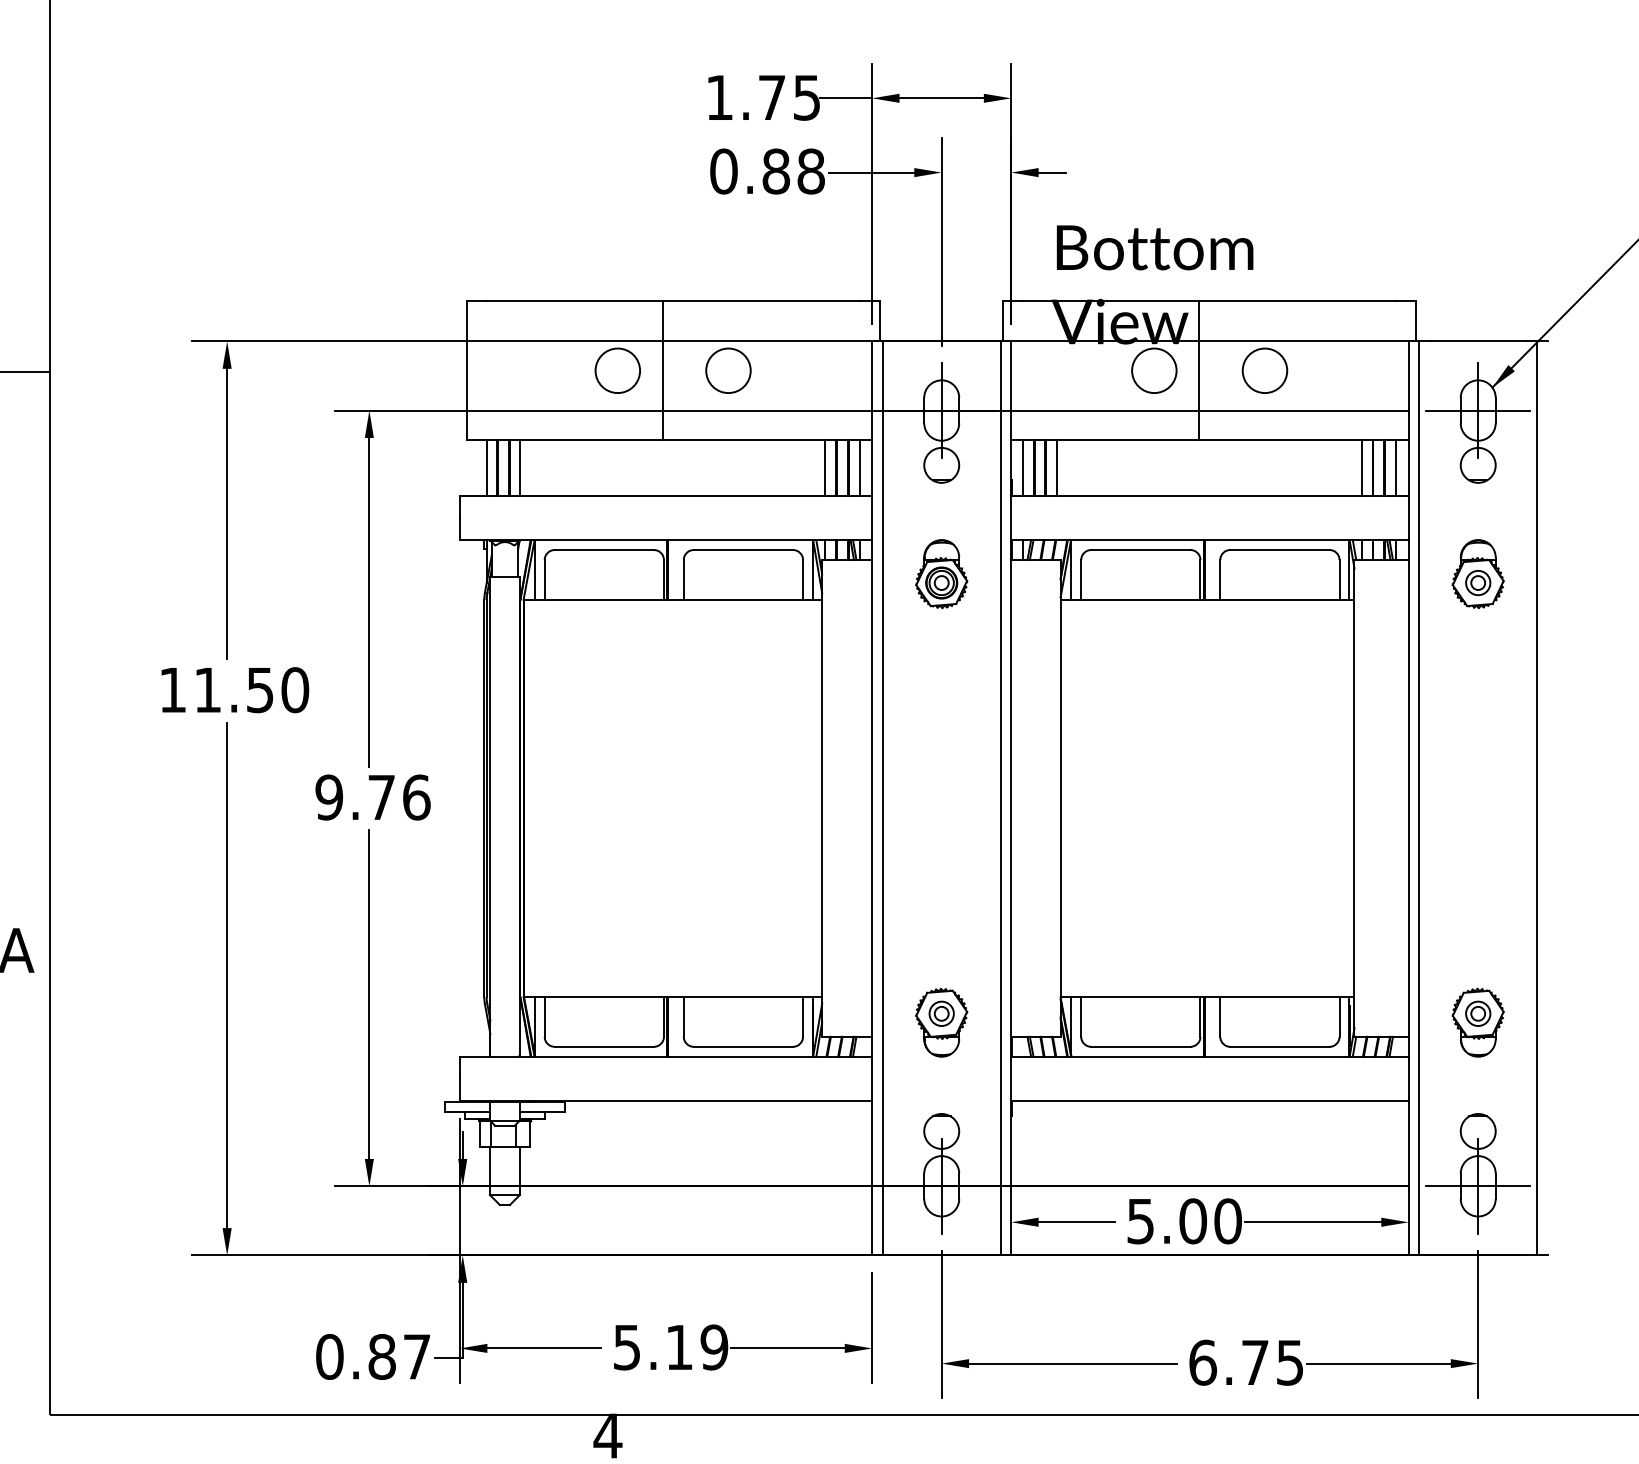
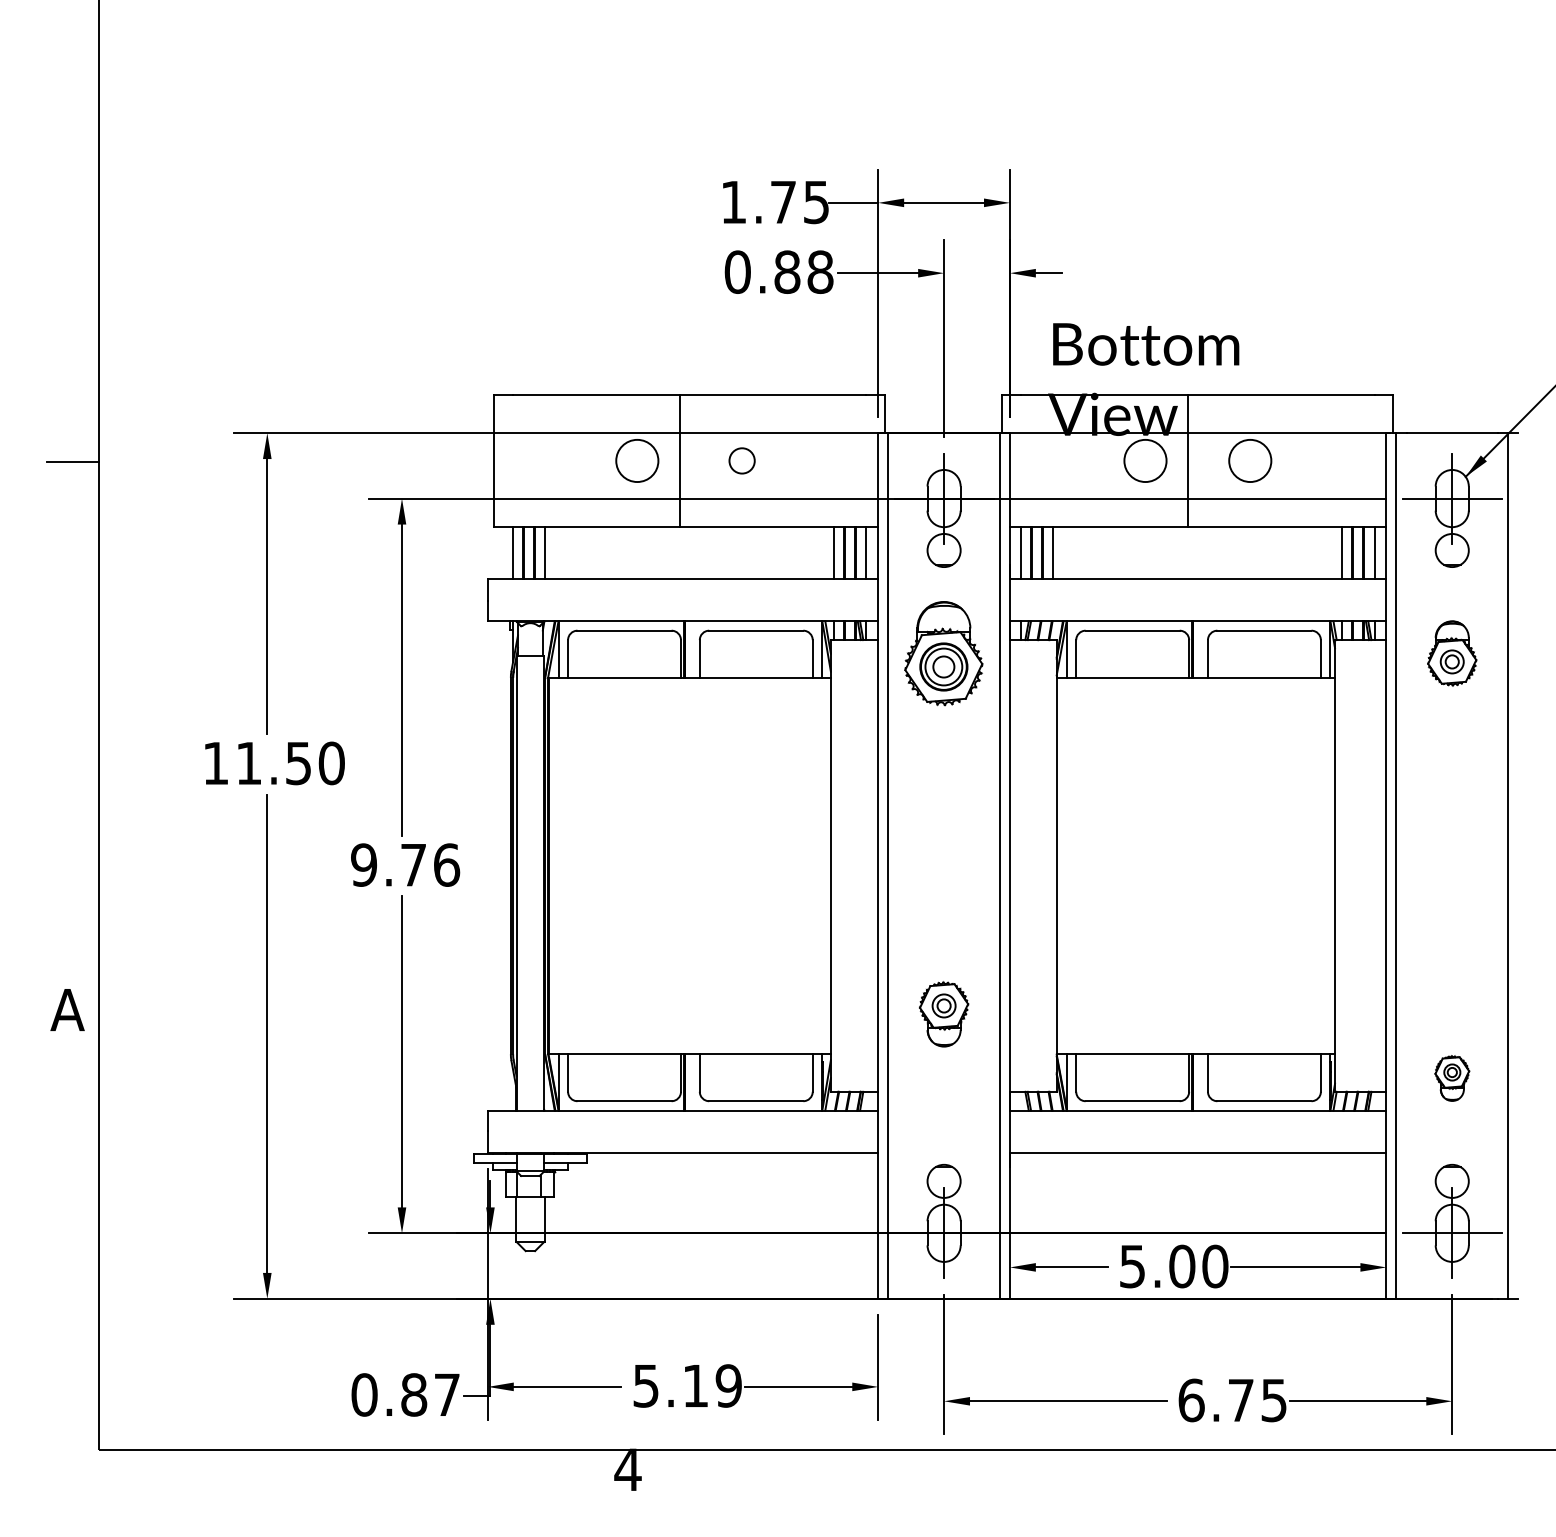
circle: (728, 370) -> (742, 460), size x0.6
part: (942, 574) -> (944, 653), size x1.6
part: (942, 1022) -> (944, 1014), moved
part: (1478, 1022) -> (1452, 1078), size x0.7

